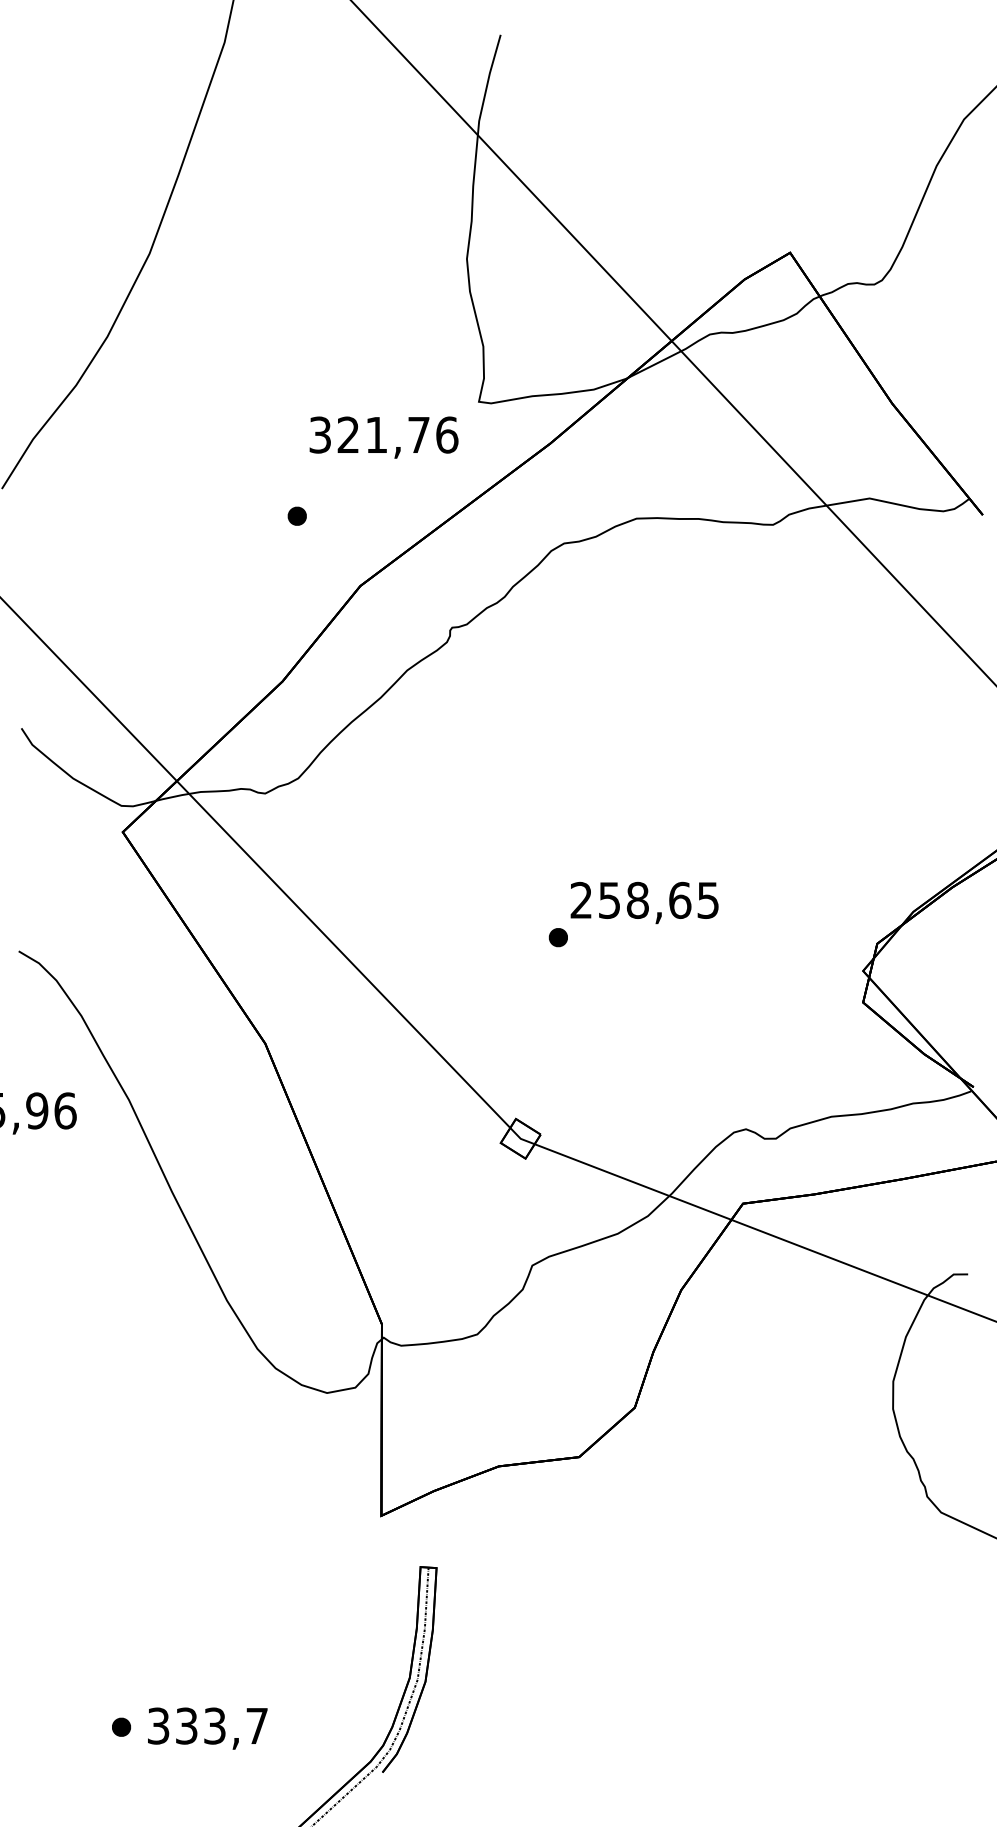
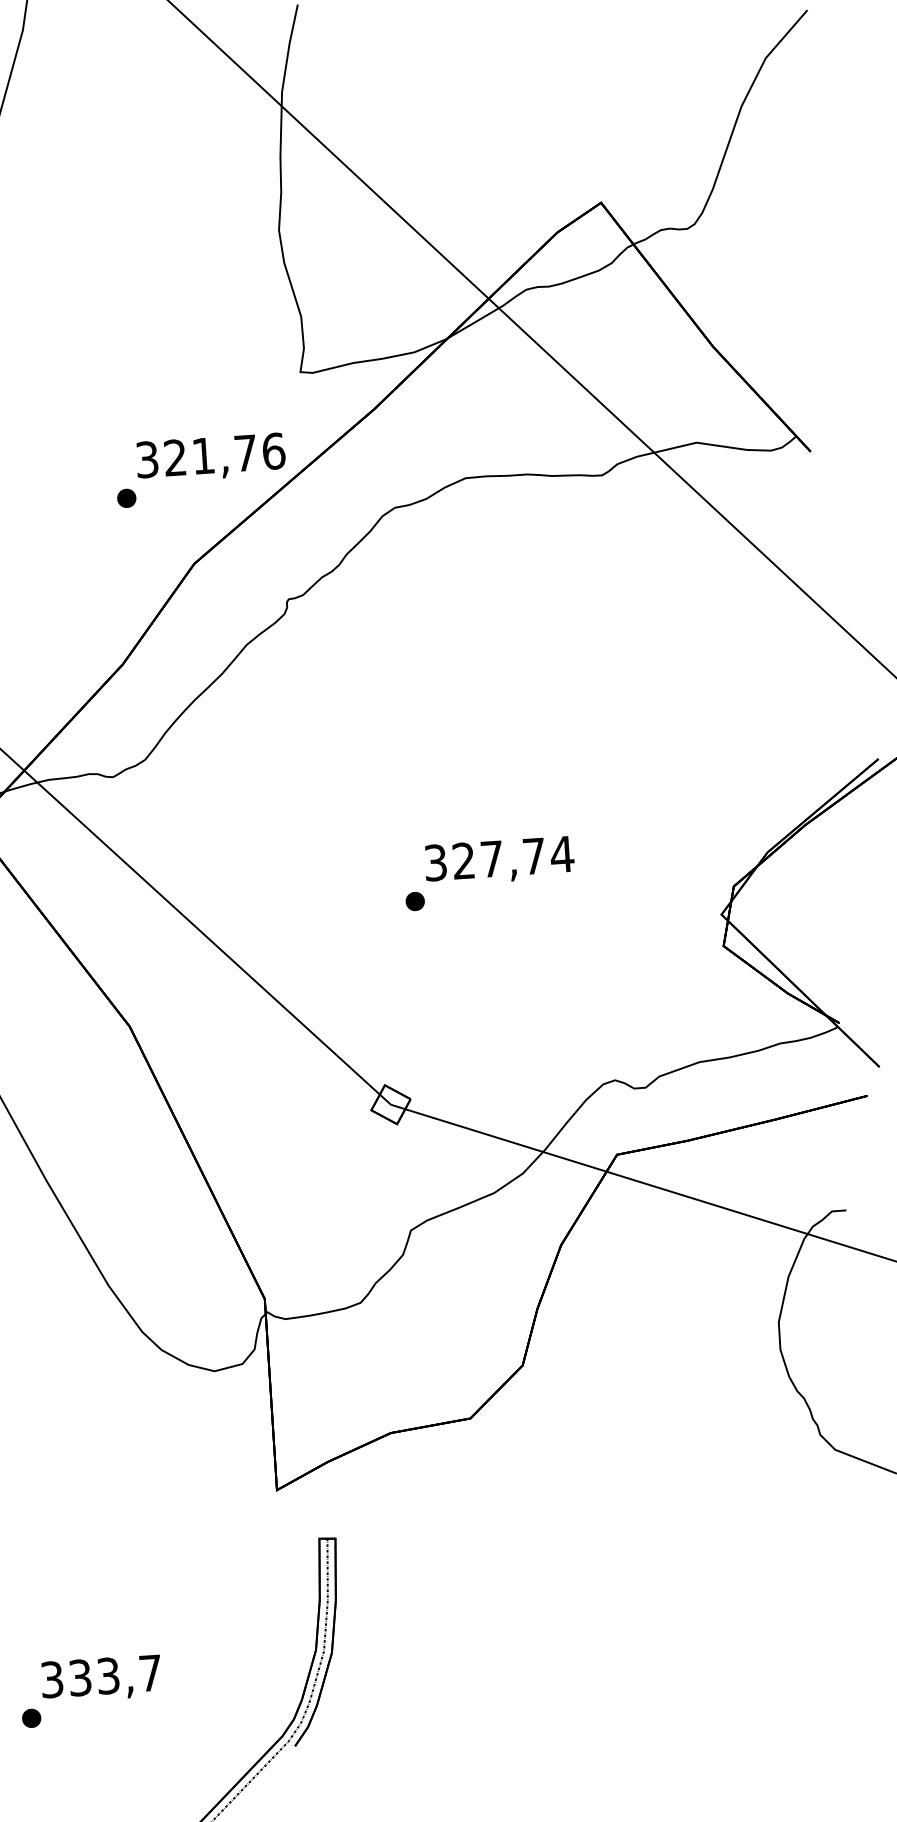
text: (383, 437) -> (210, 457), moved
text: (644, 899) -> (498, 857), 258,65 -> 327,74
text: (207, 1728) -> (101, 1678), moved

